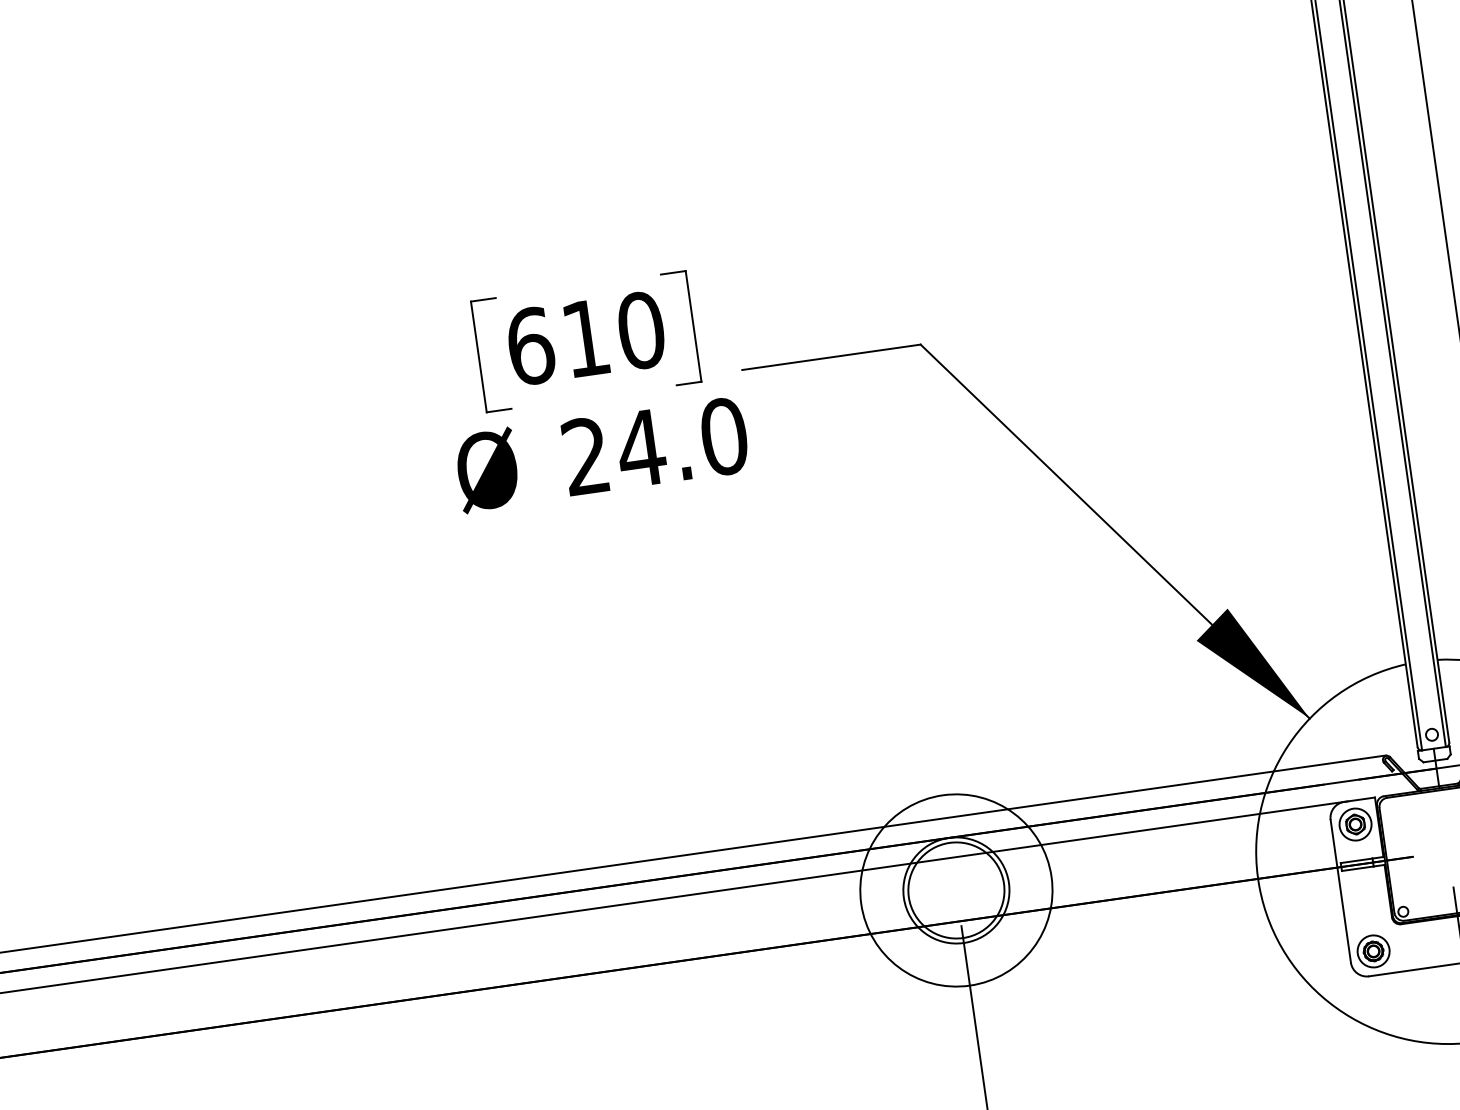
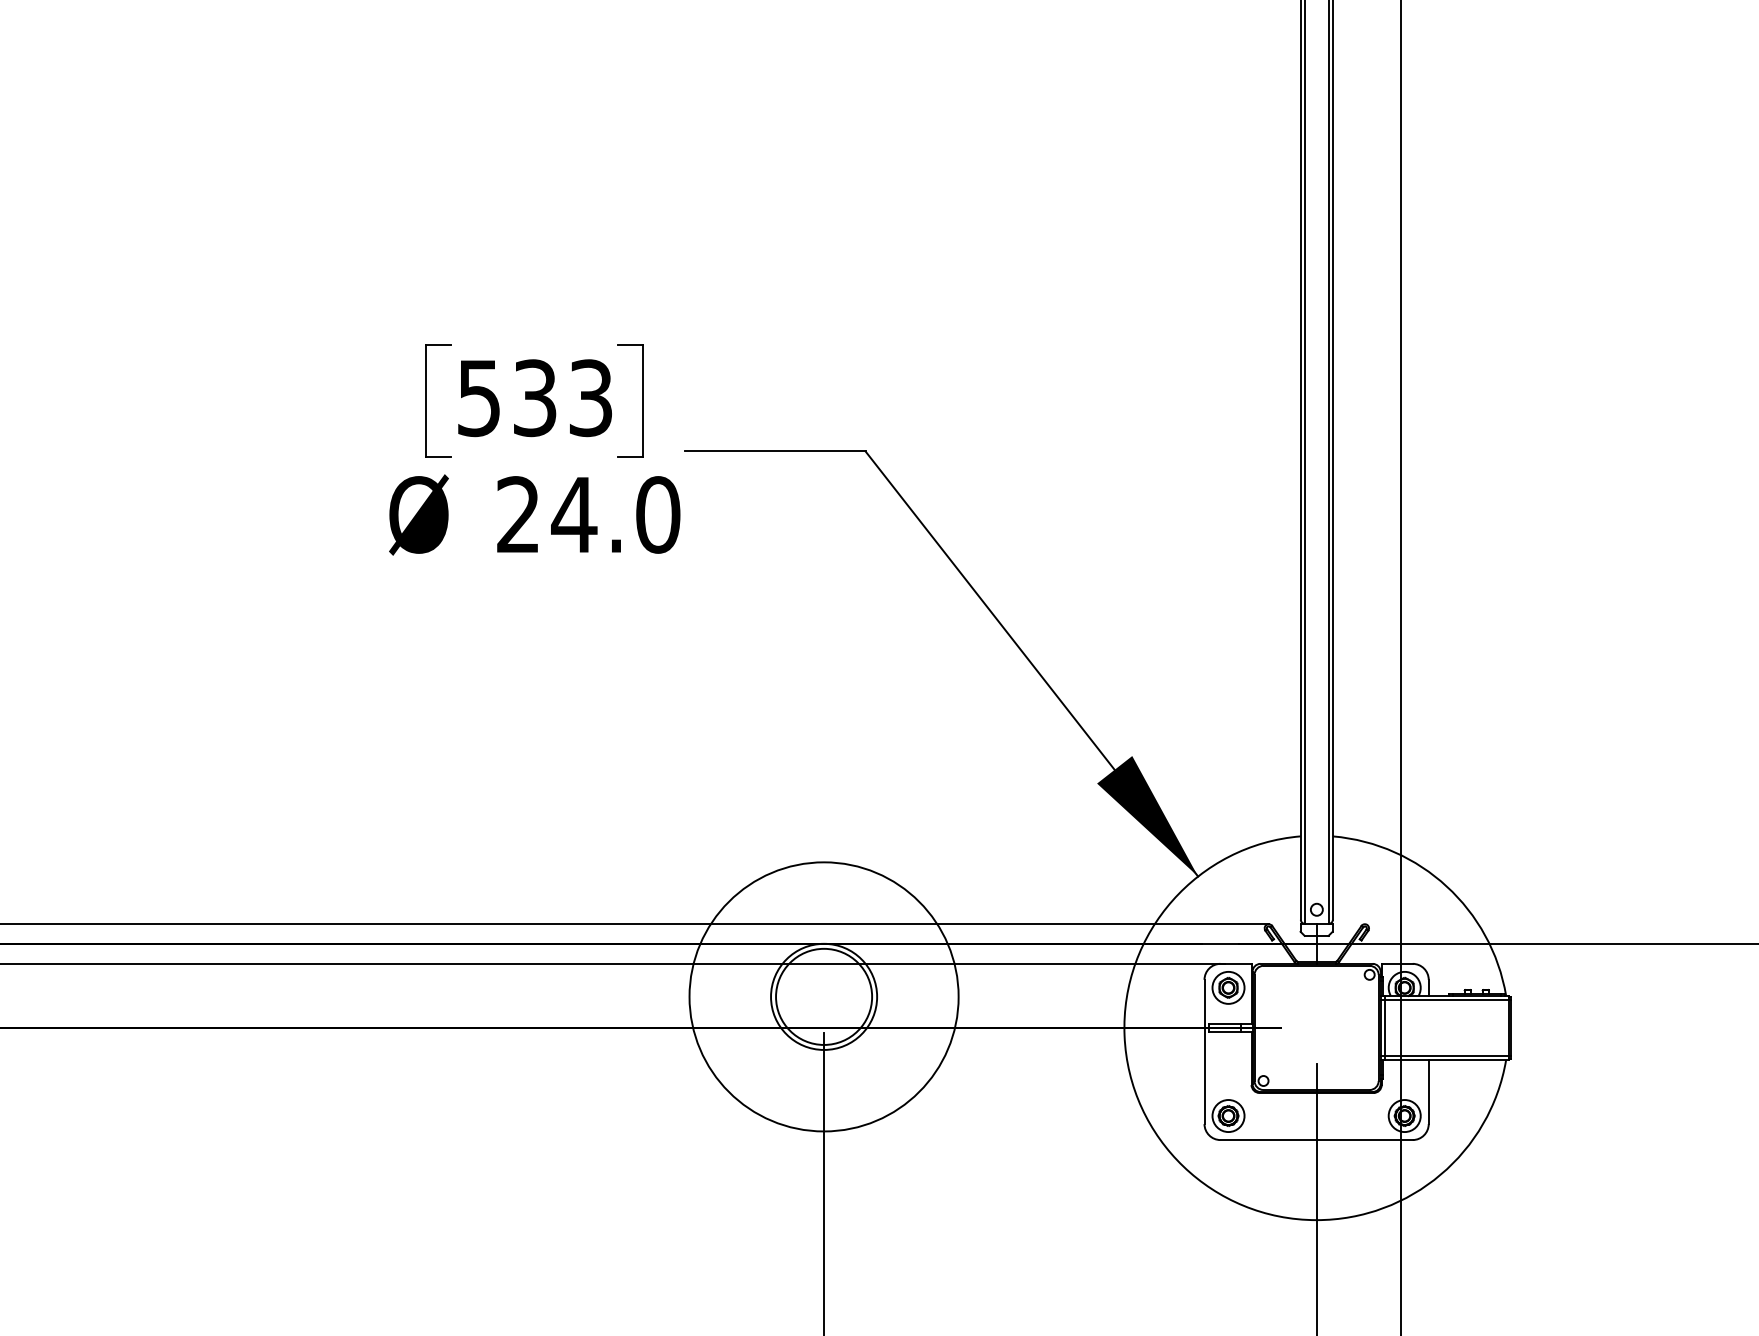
text: (586, 338) -> (535, 398), 610 -> 533
circle: (955, 890) -> (823, 996), size x1.4

